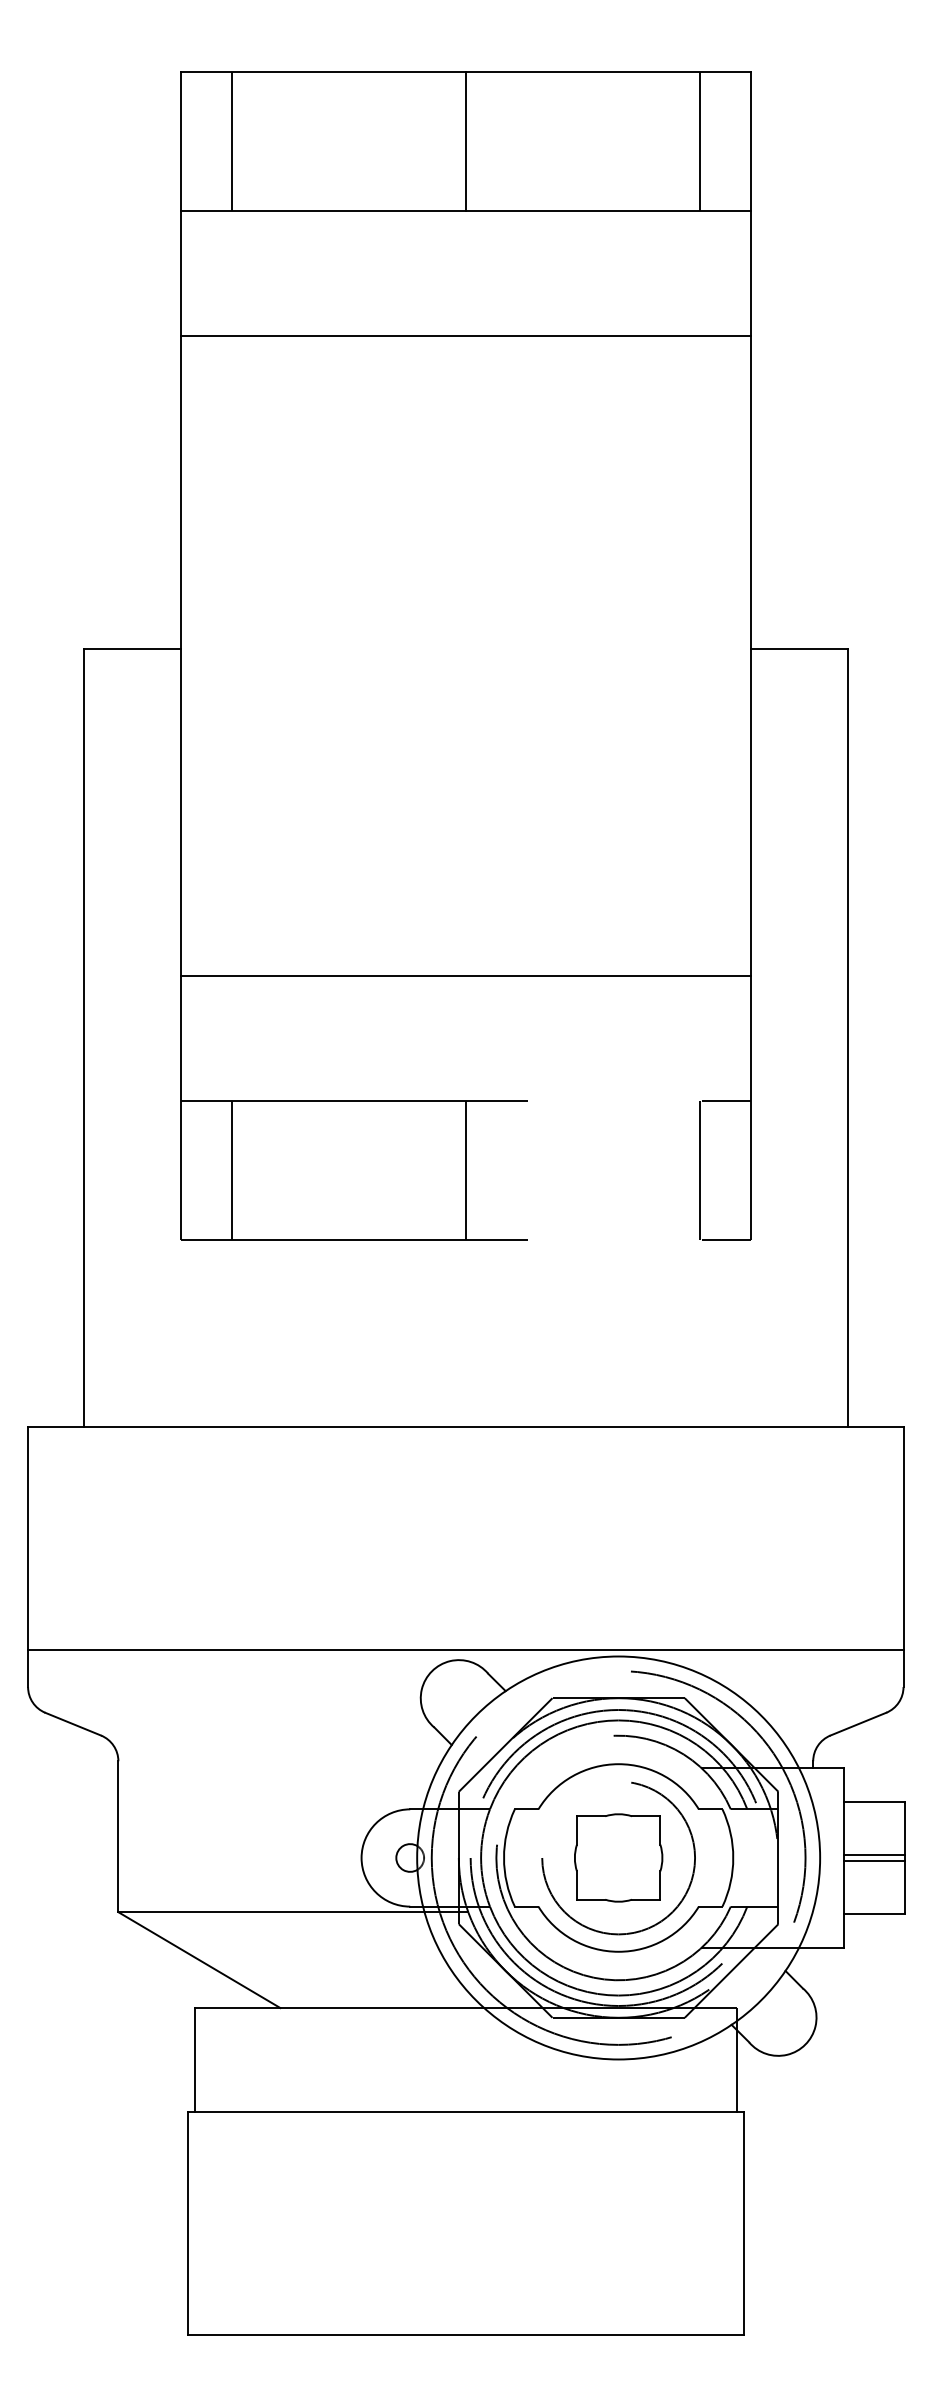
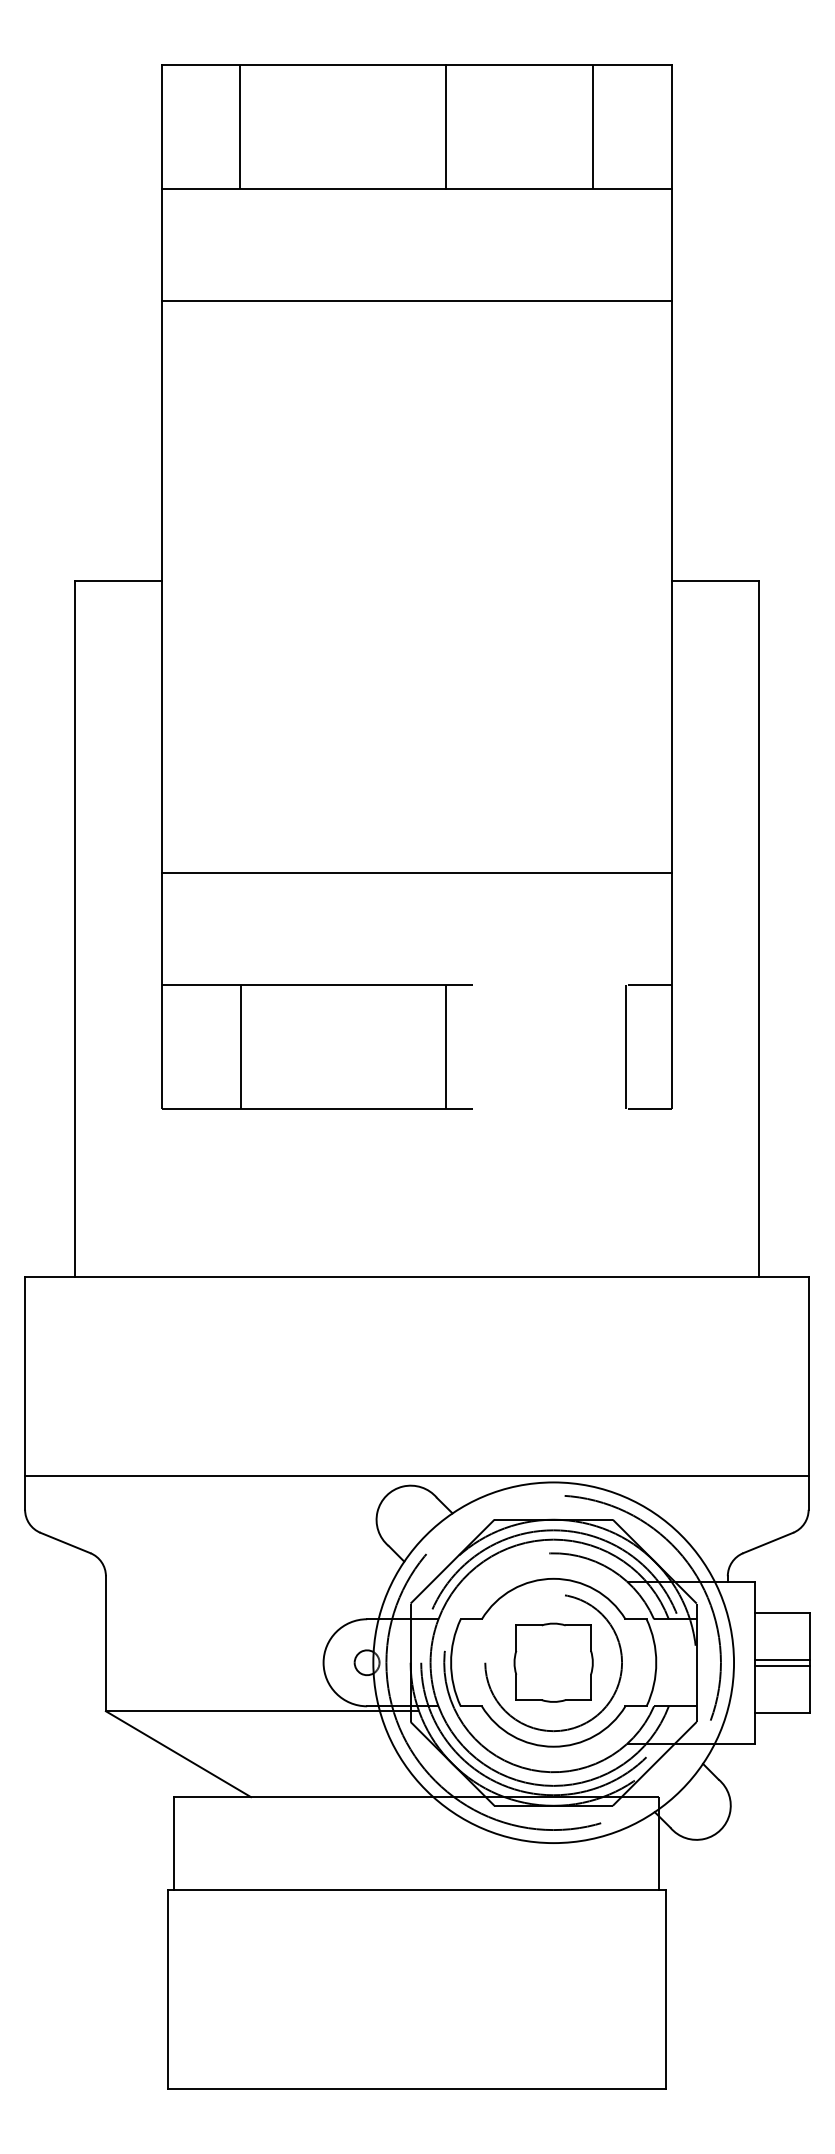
line: (231, 141) -> (240, 126), moved
line: (465, 141) -> (445, 126), moved
line: (700, 141) -> (593, 126), moved
line: (231, 1169) -> (241, 1046), moved
line: (465, 1169) -> (445, 1046), moved

